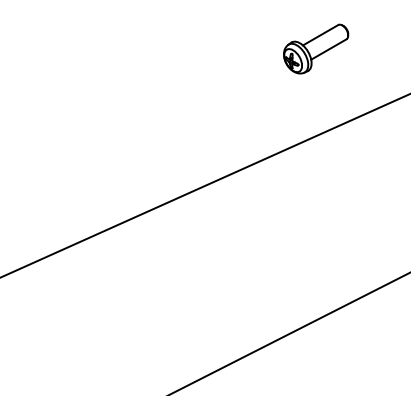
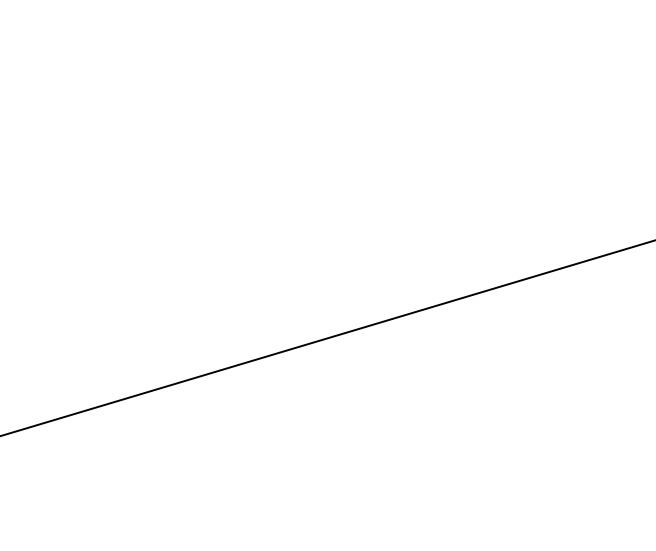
part: (316, 48) -> (553, 116), removed

